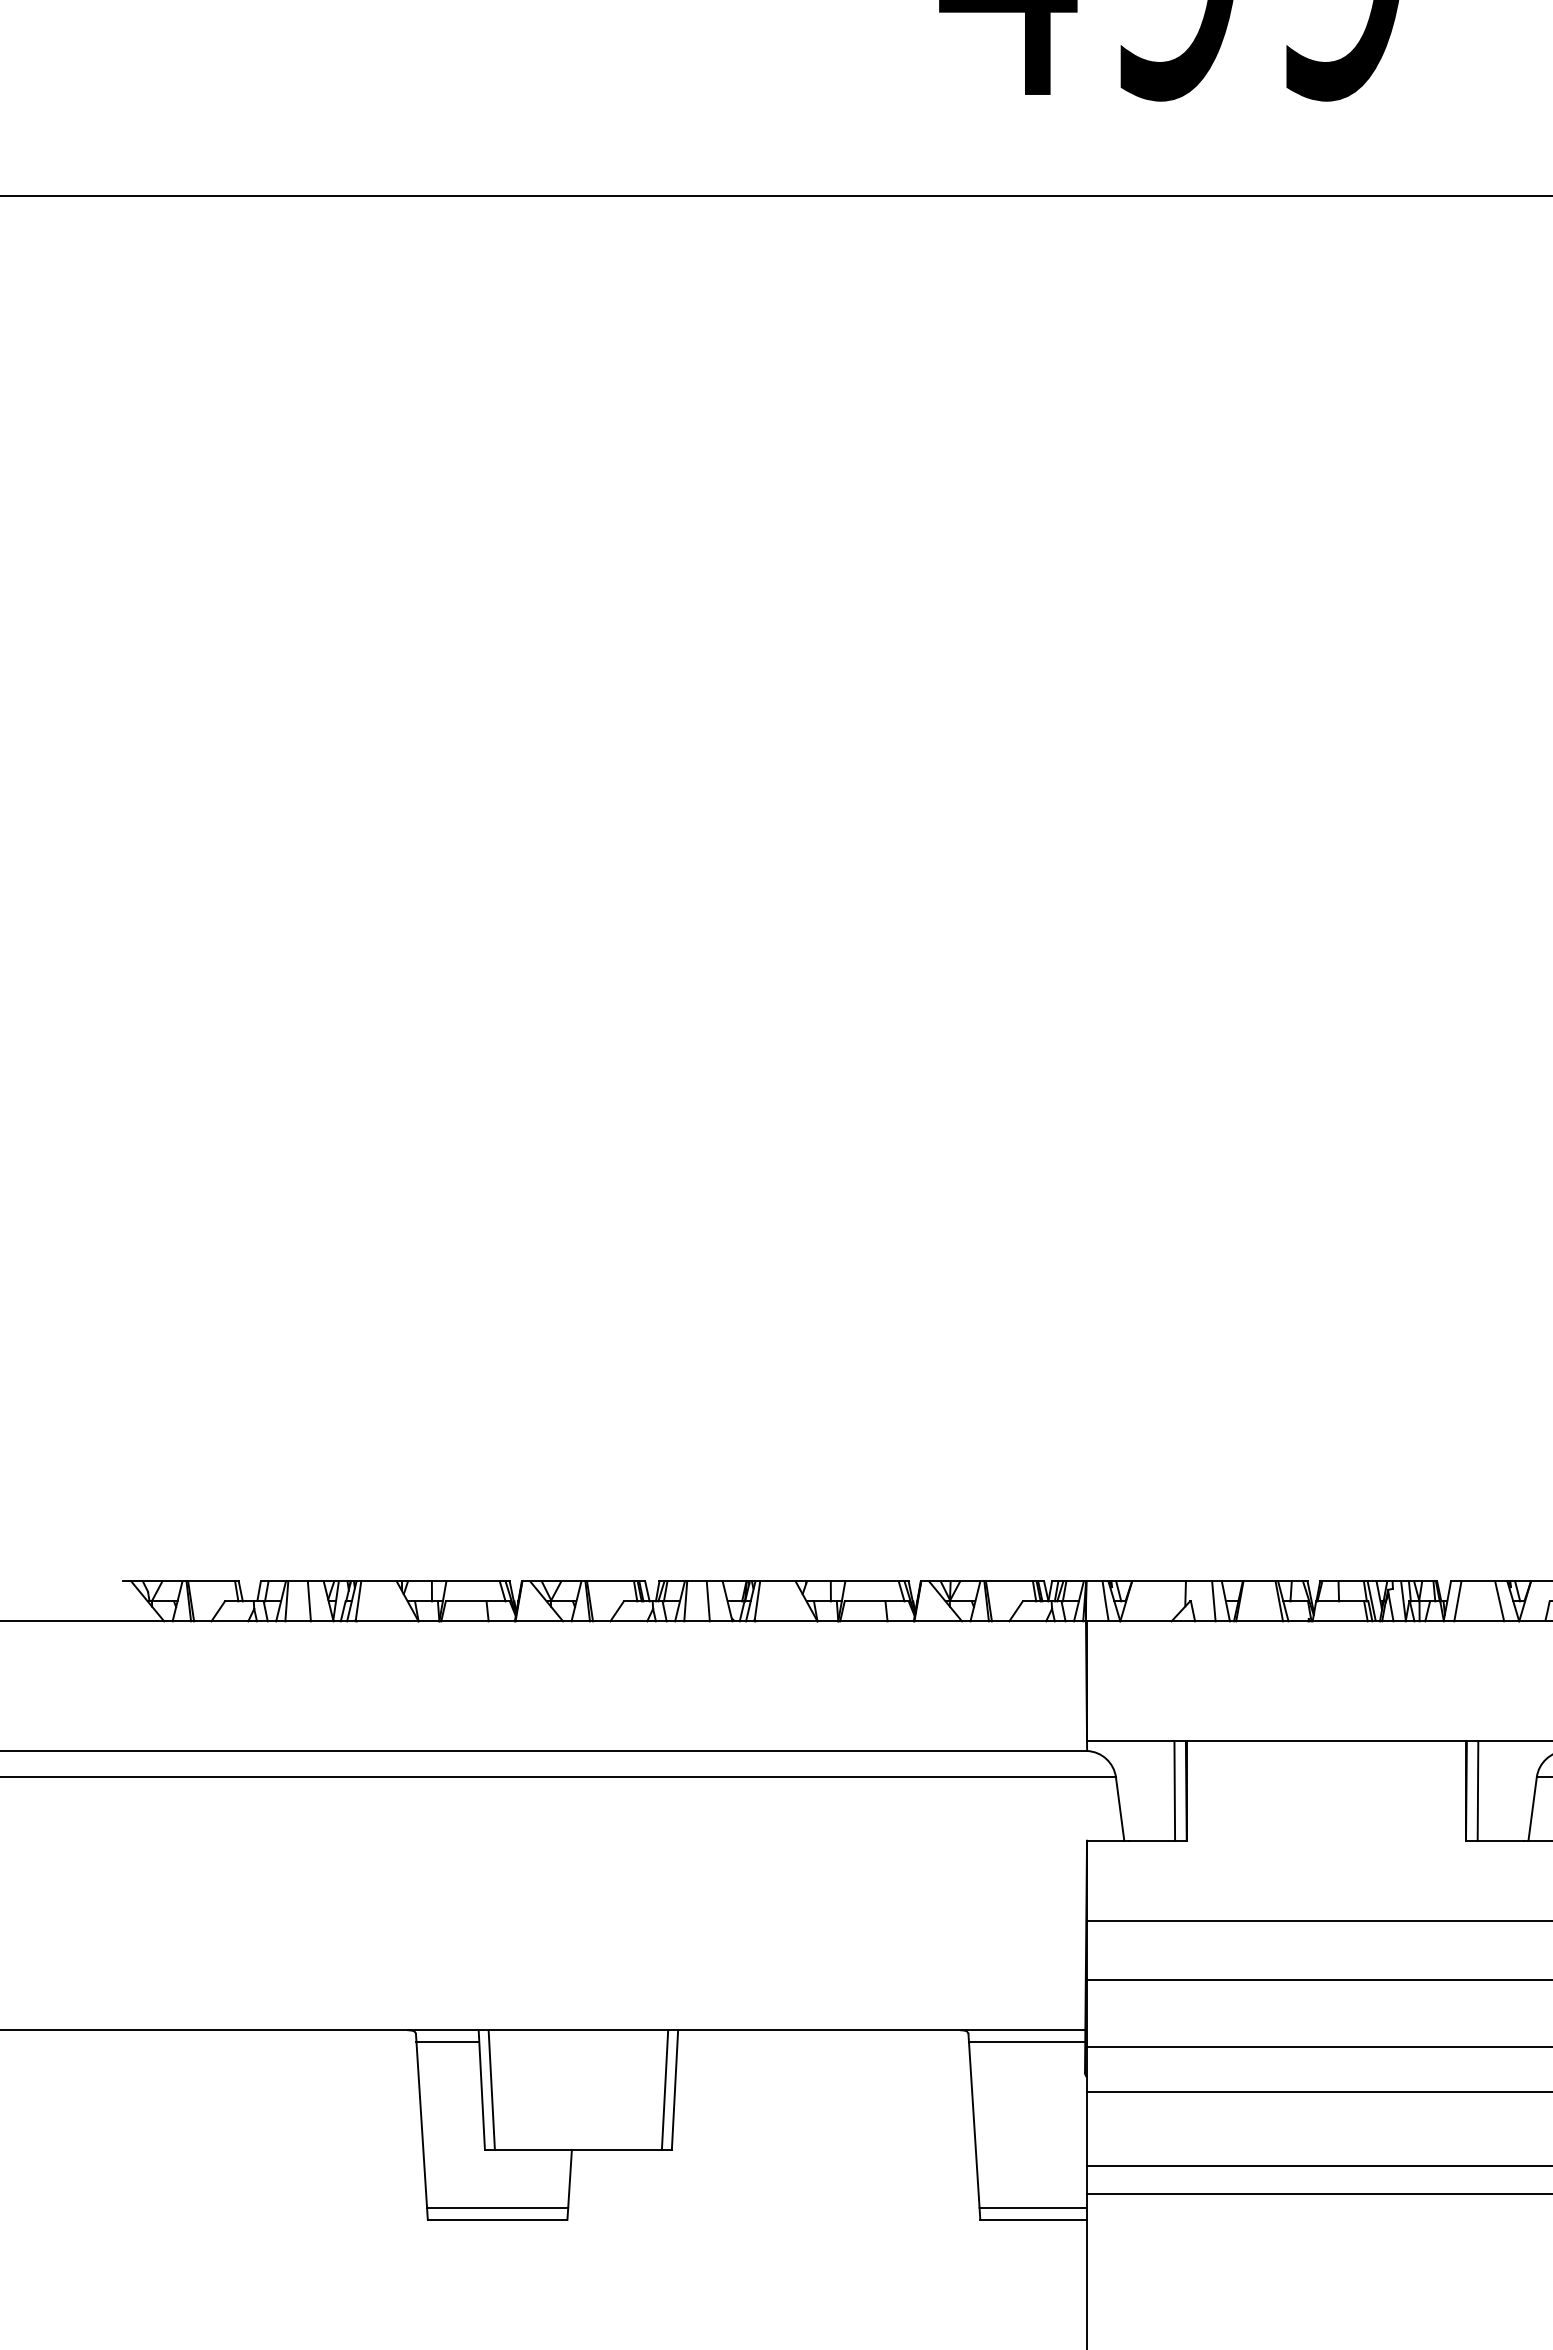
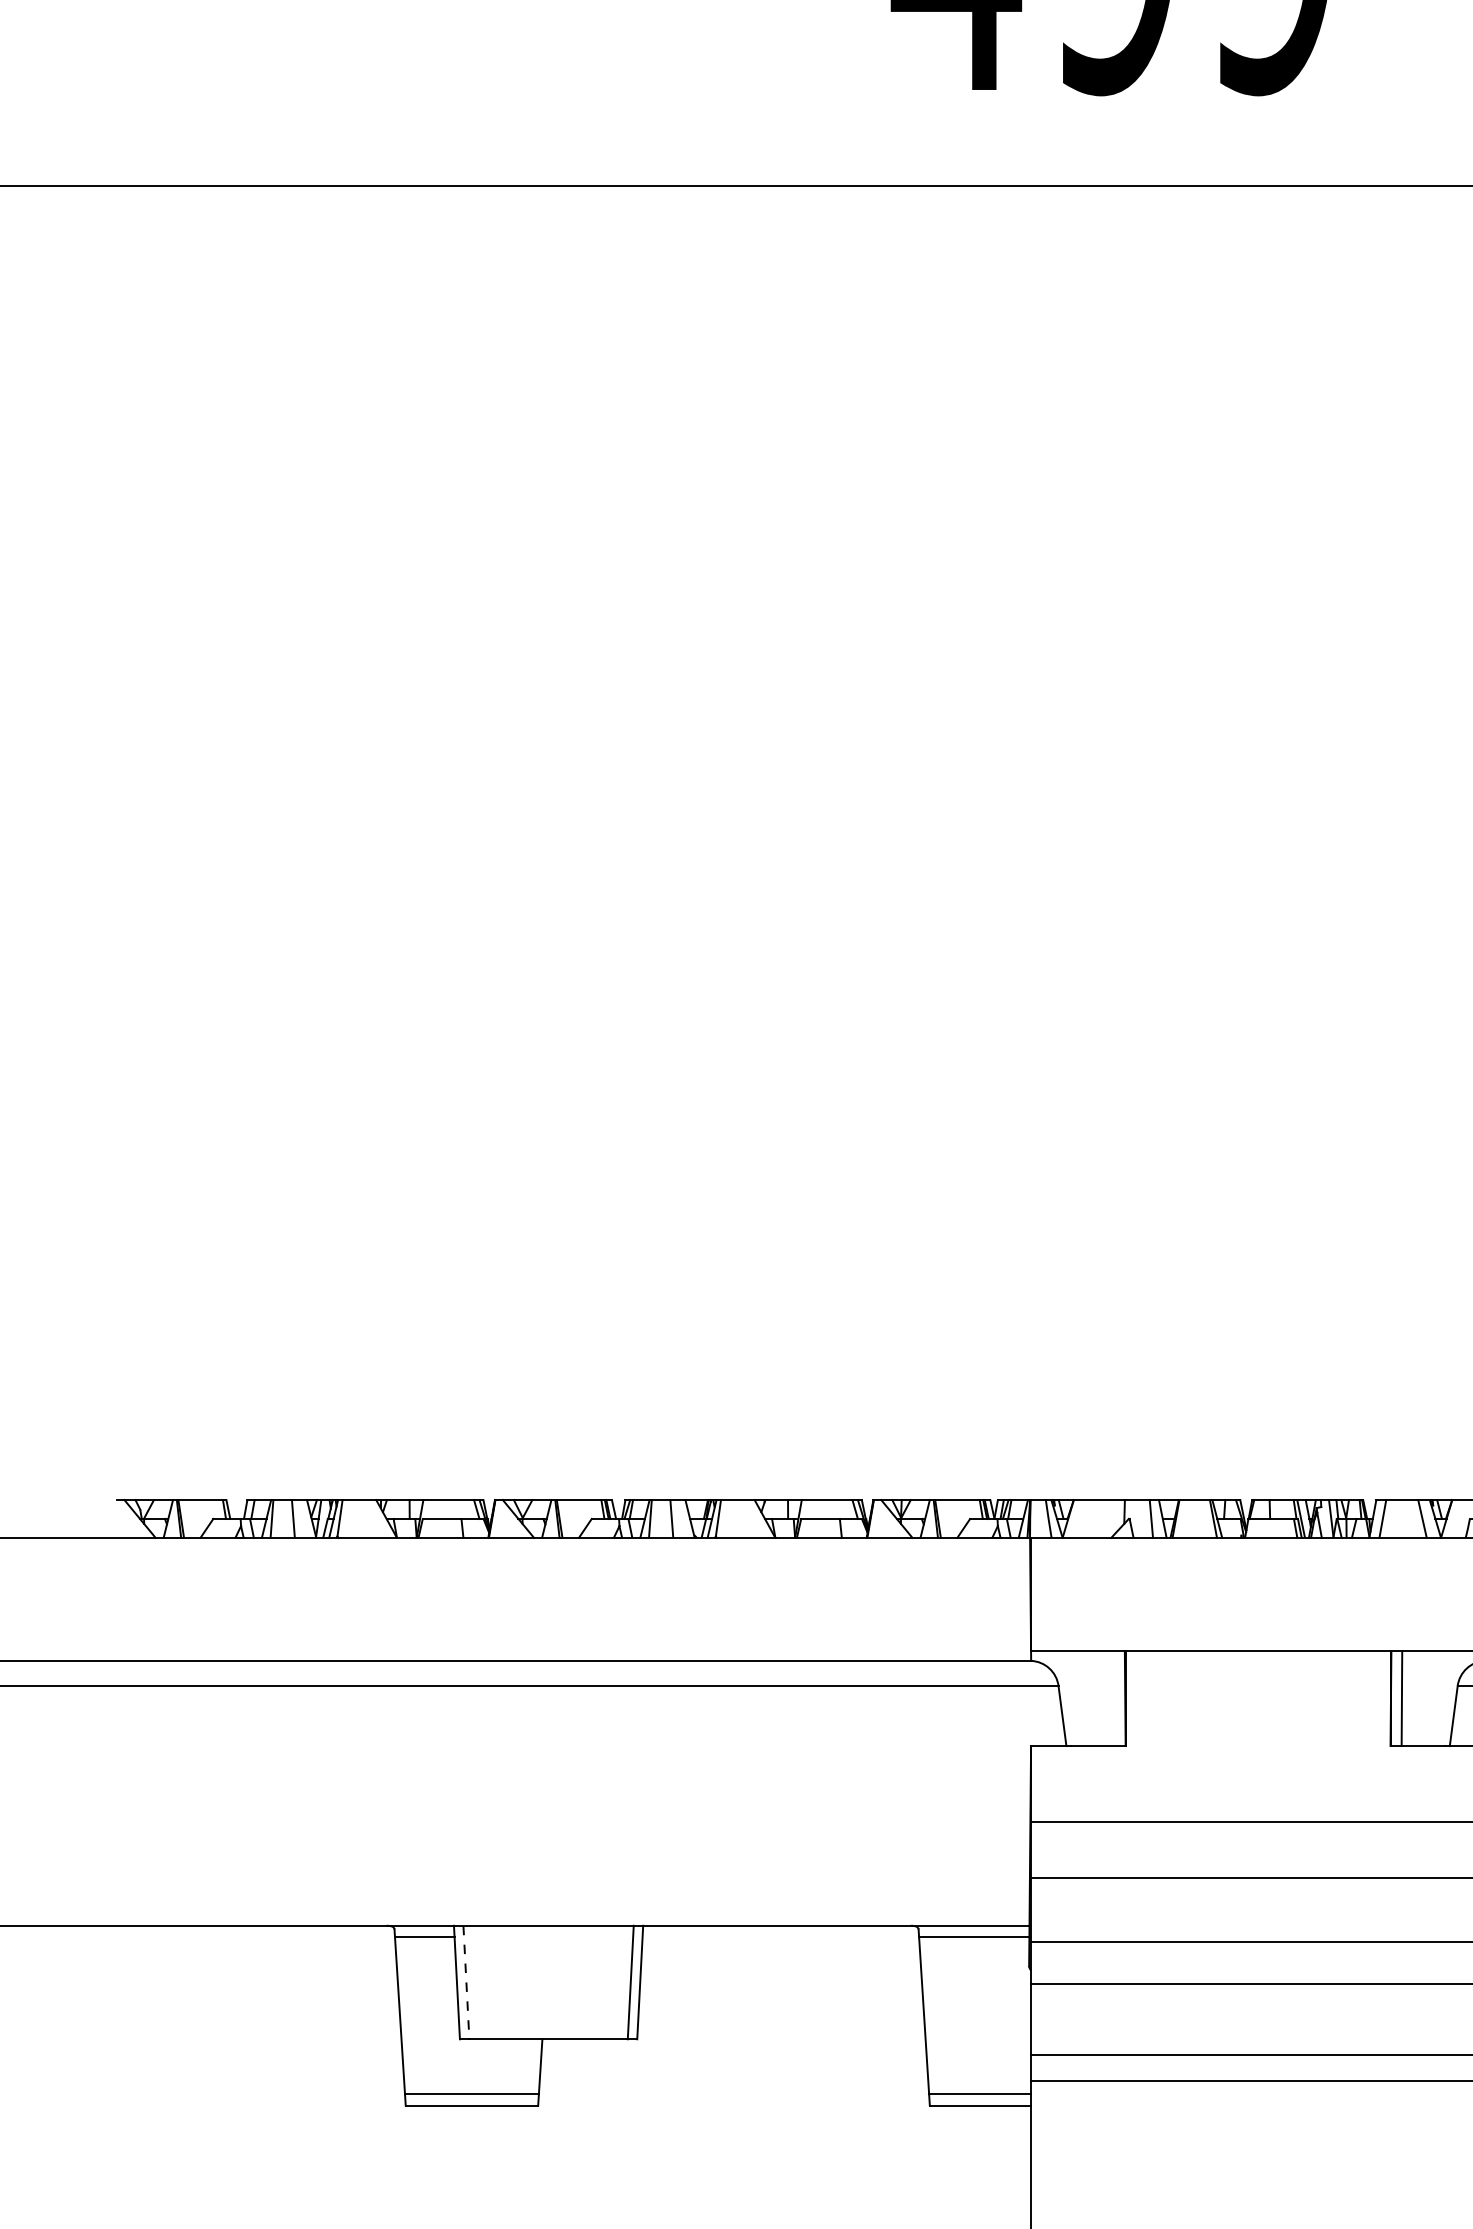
line: (1174, 1790) -> (1114, 1698), removed
line: (491, 2090) -> (466, 1982), solid -> dashed

